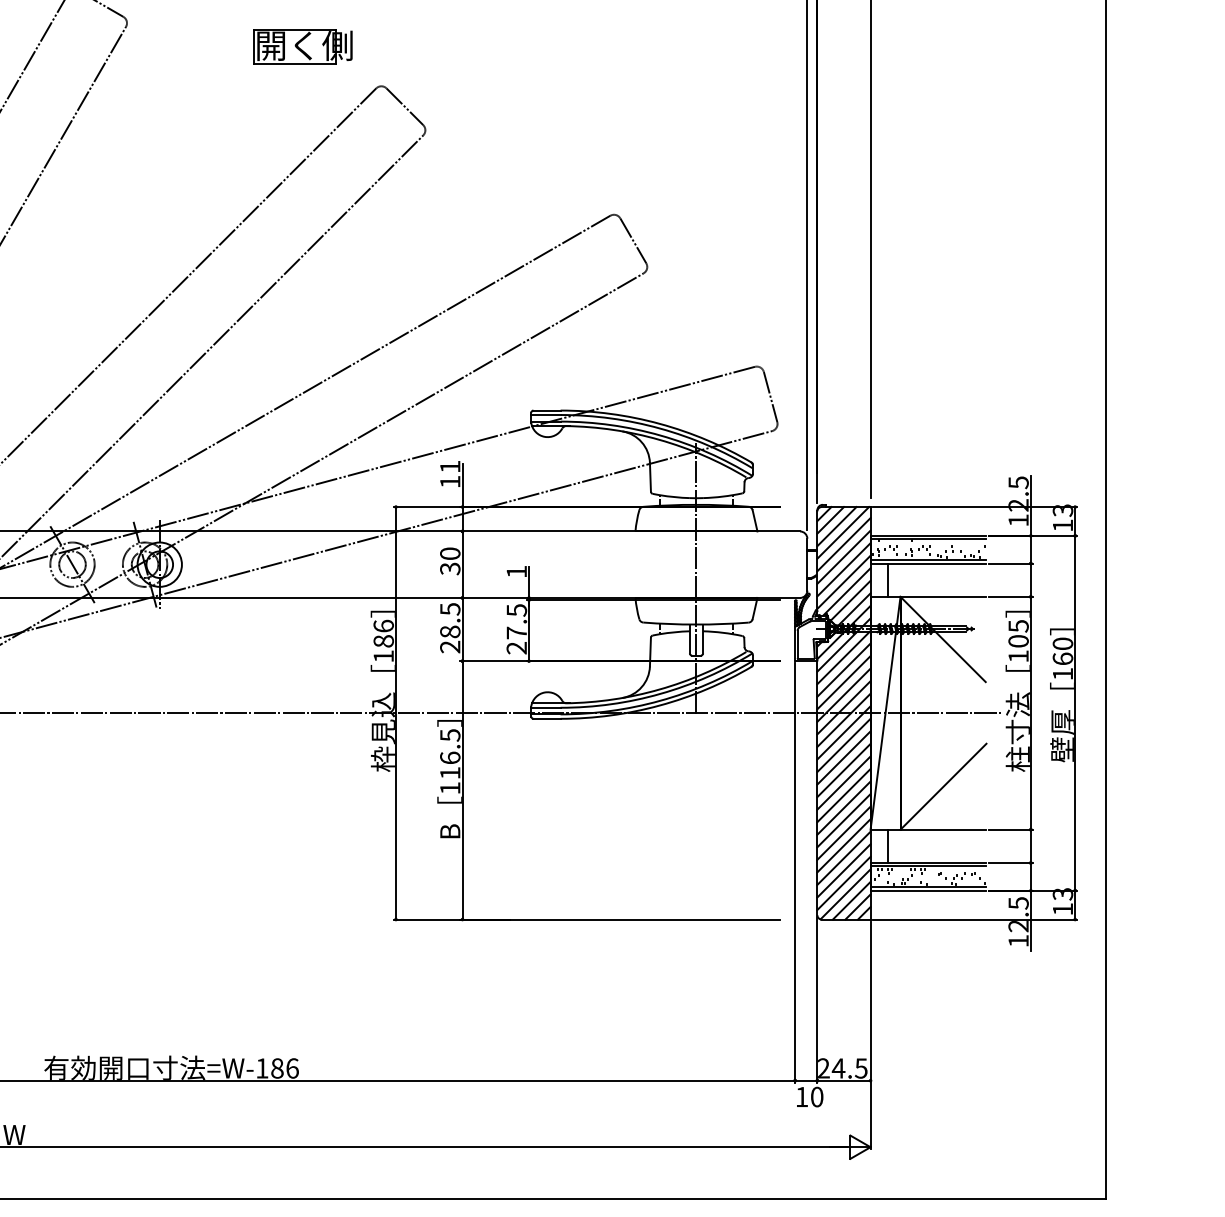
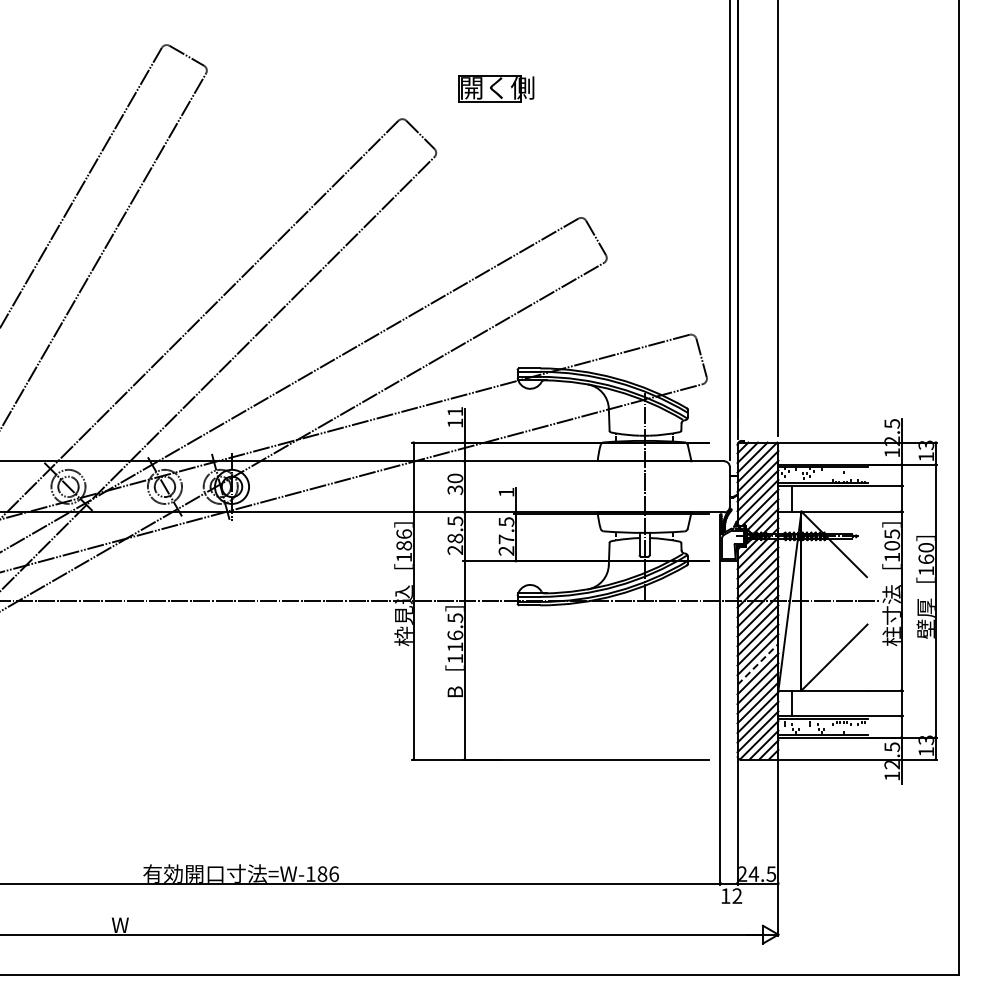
part: (303, 46) -> (496, 88), moved
line: (843, 795) -> (757, 664), solid -> dashed
text: (817, 1096) -> (737, 895), 10 -> 12

